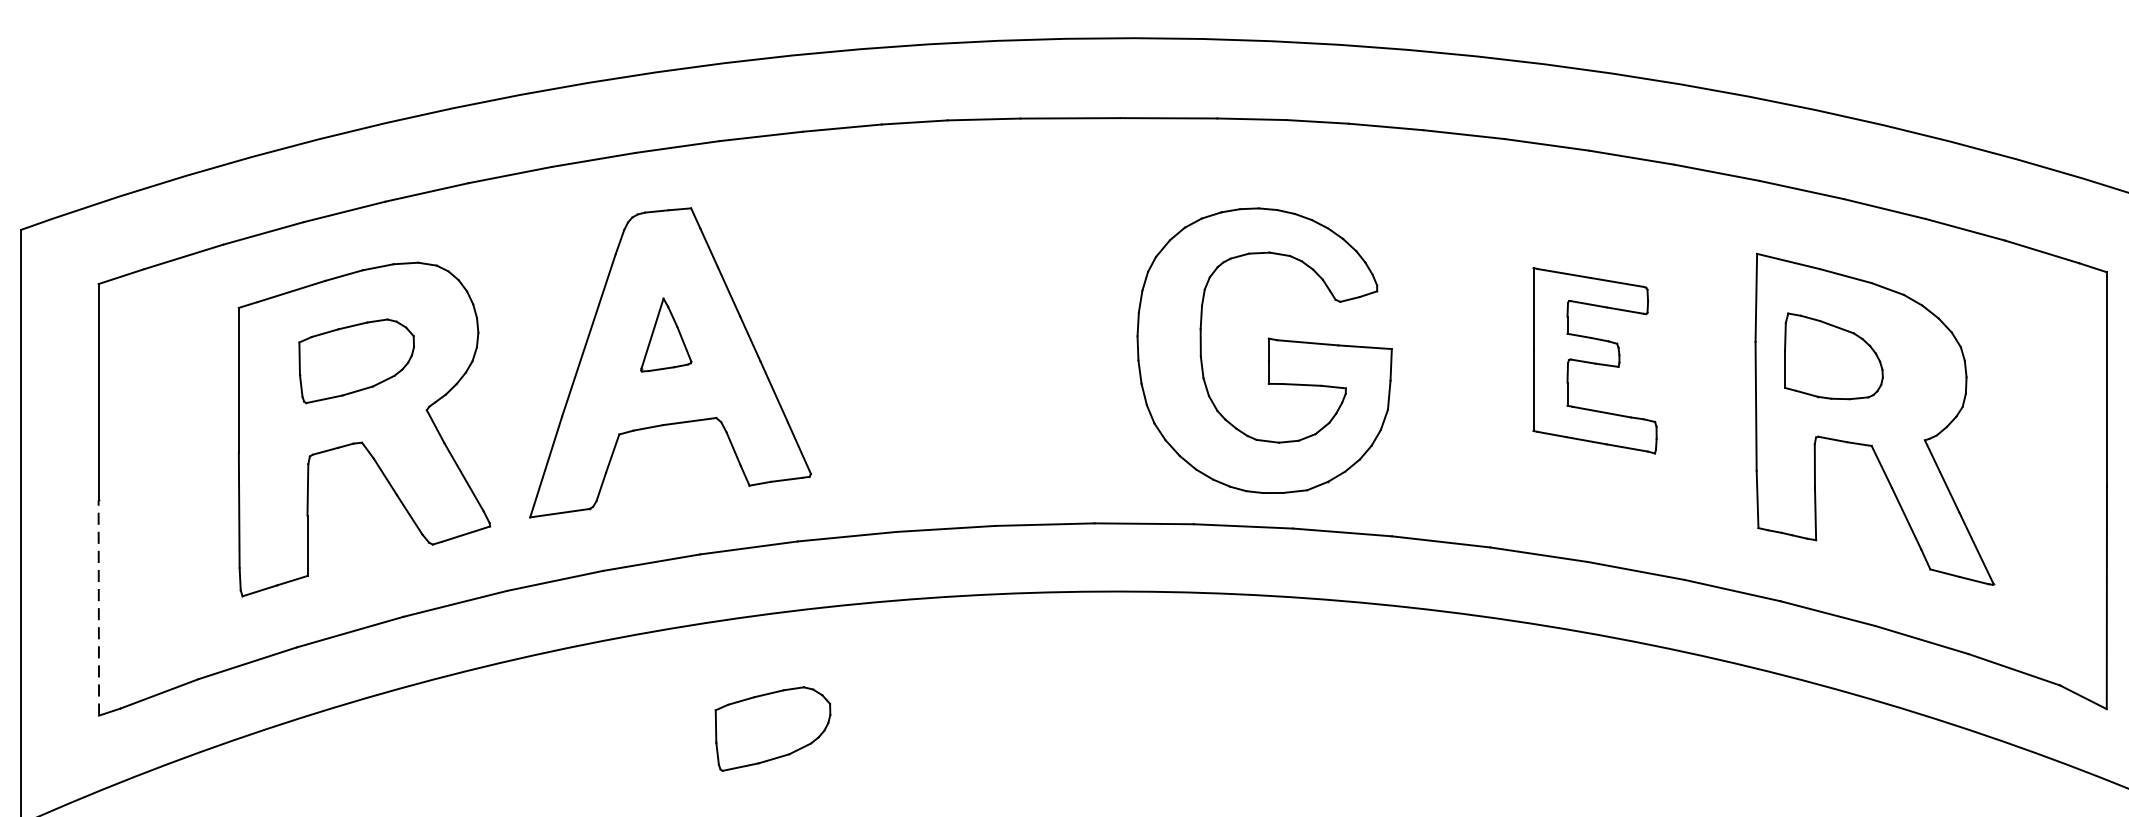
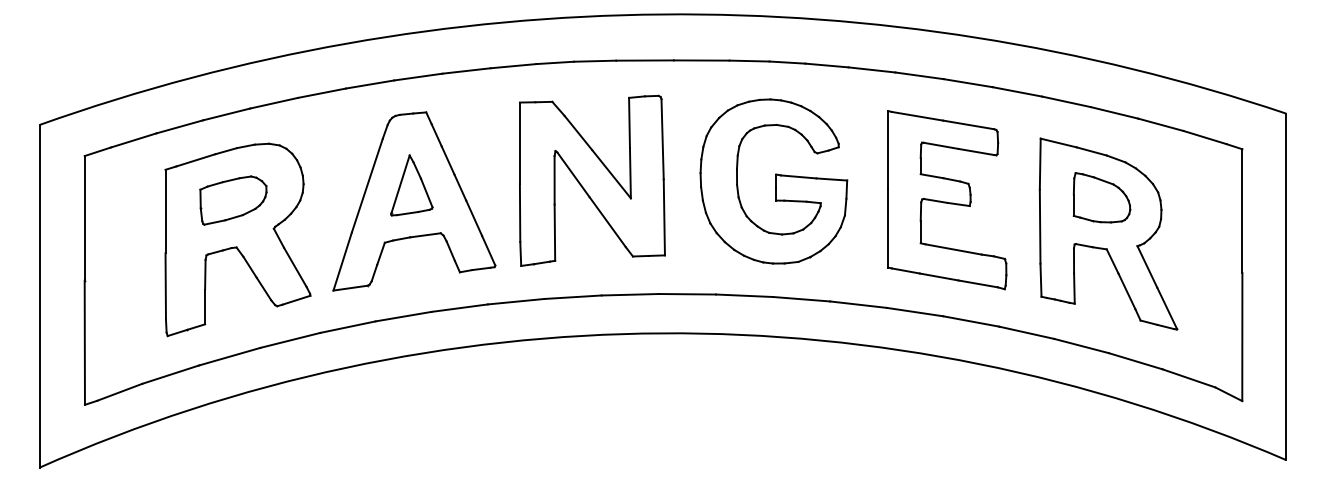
part: (979, 326) -> (592, 180), added
part: (665, 335) -> (411, 185), size x1.43
part: (1264, 350) -> (773, 181), moved
part: (1833, 355) -> (1101, 197), moved
part: (1595, 361) -> (947, 200), size x1.67
line: (98, 607) -> (84, 342), dashed -> solid
part: (773, 728) -> (473, 412), removed

